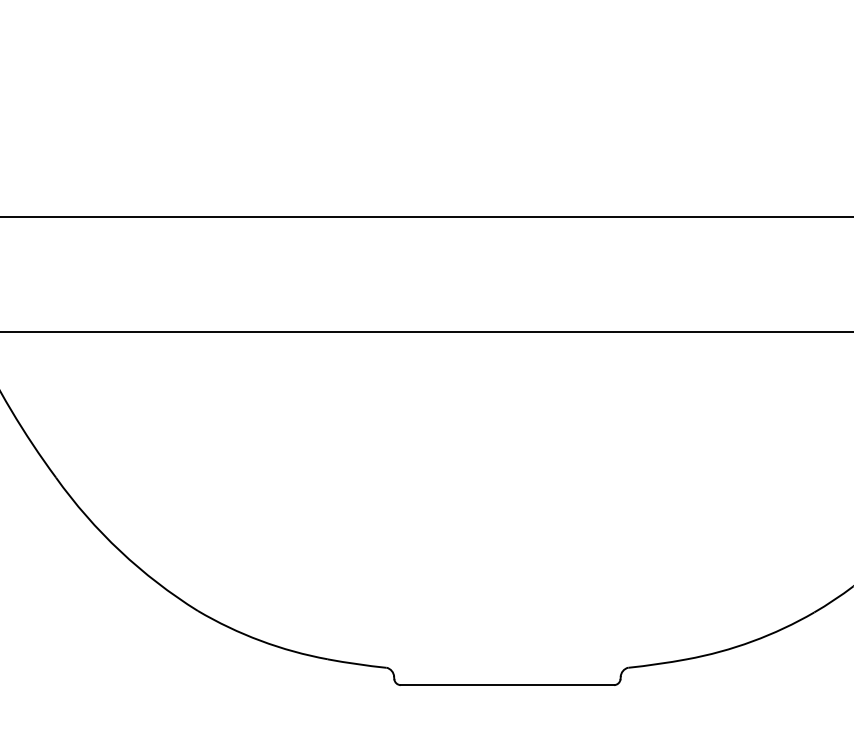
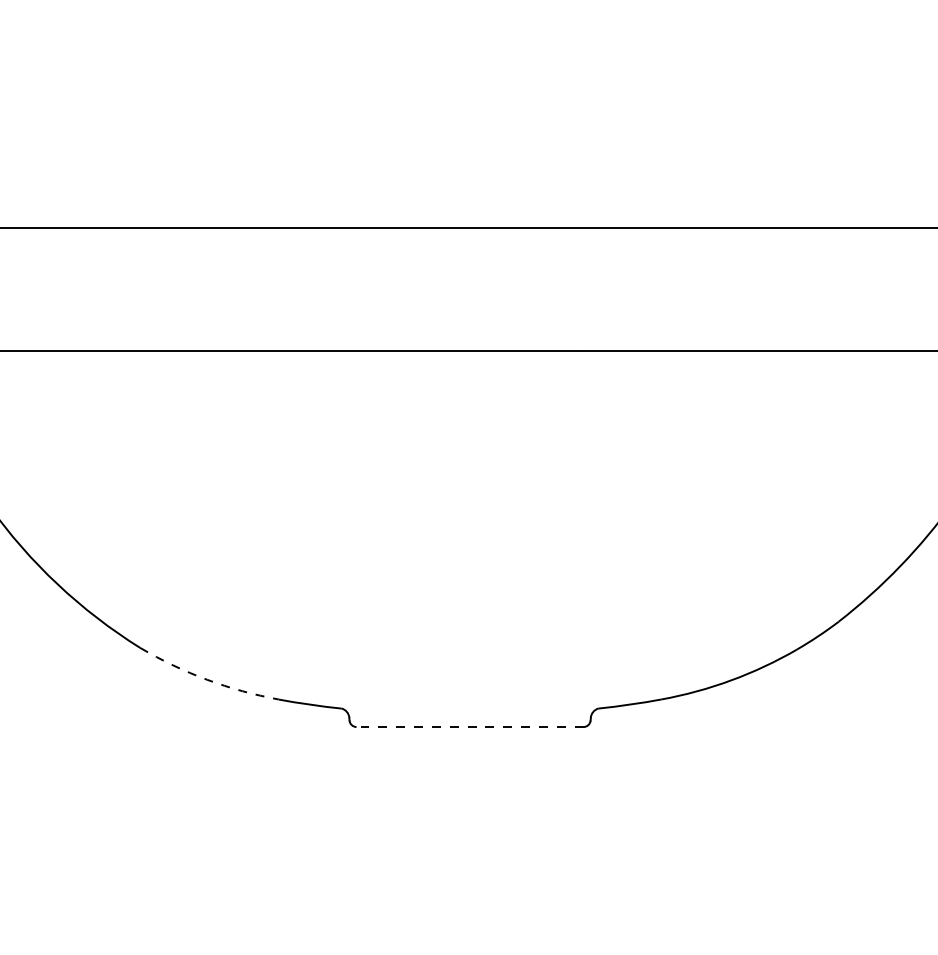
arc: (260, 640) -> (207, 679), solid -> dashed
line: (507, 685) -> (470, 727), solid -> dashed

